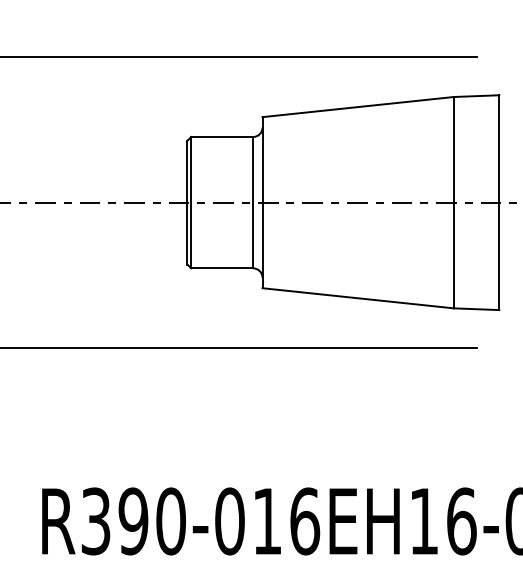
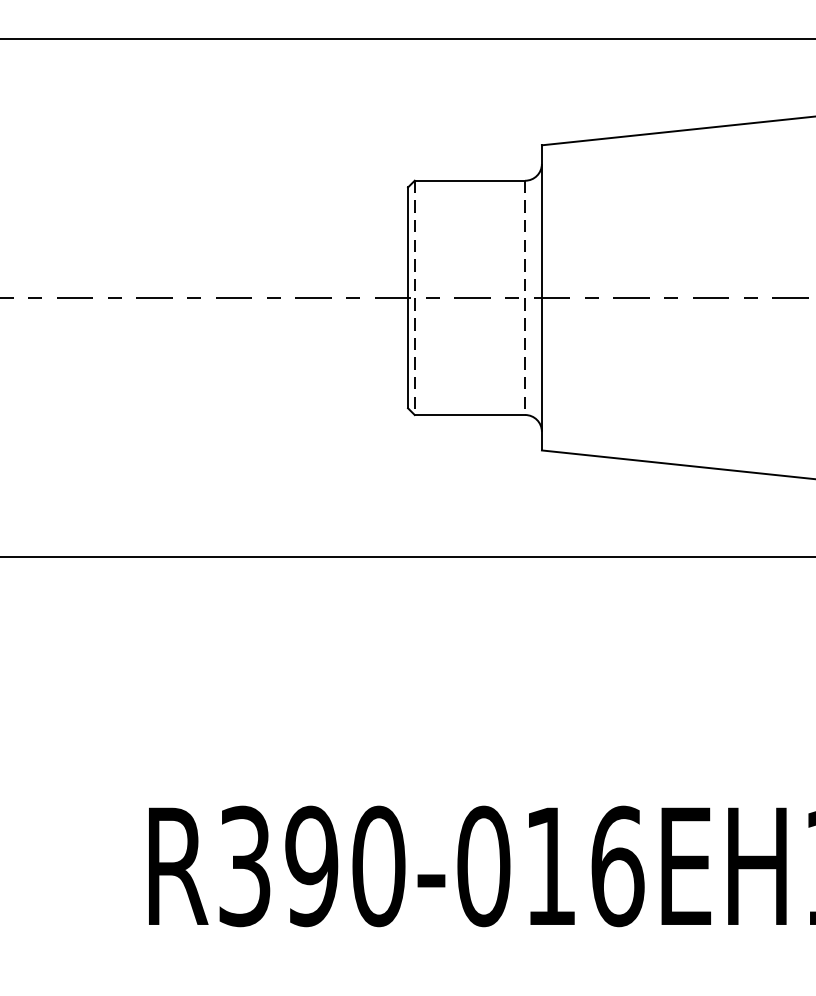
line: (191, 202) -> (415, 297), solid -> dashed
line: (253, 202) -> (525, 297), solid -> dashed

